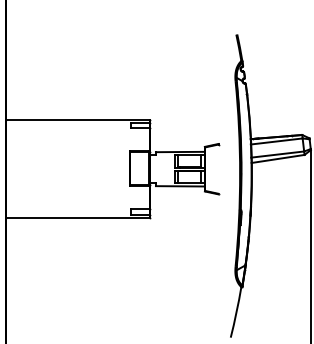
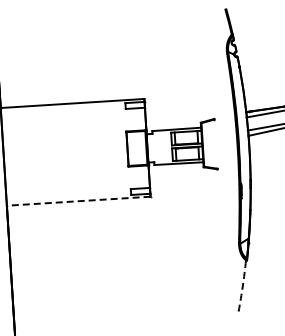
line: (78, 217) -> (79, 201), solid -> dashed
arc: (236, 312) -> (242, 286), solid -> dashed

